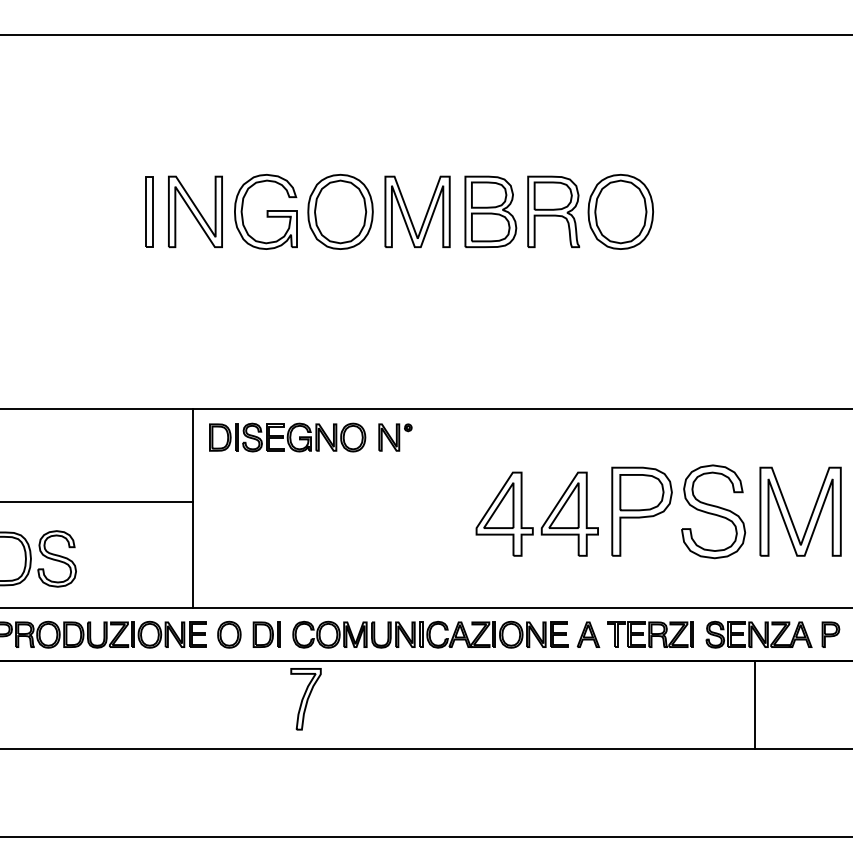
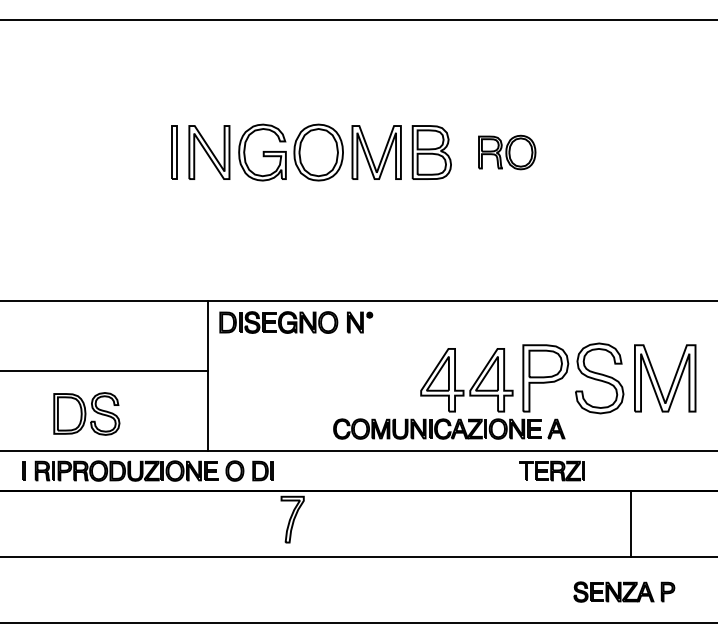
part: (591, 211) -> (507, 152), size x0.6
part: (446, 634) -> (449, 428), moved
part: (773, 634) -> (624, 591), moved

